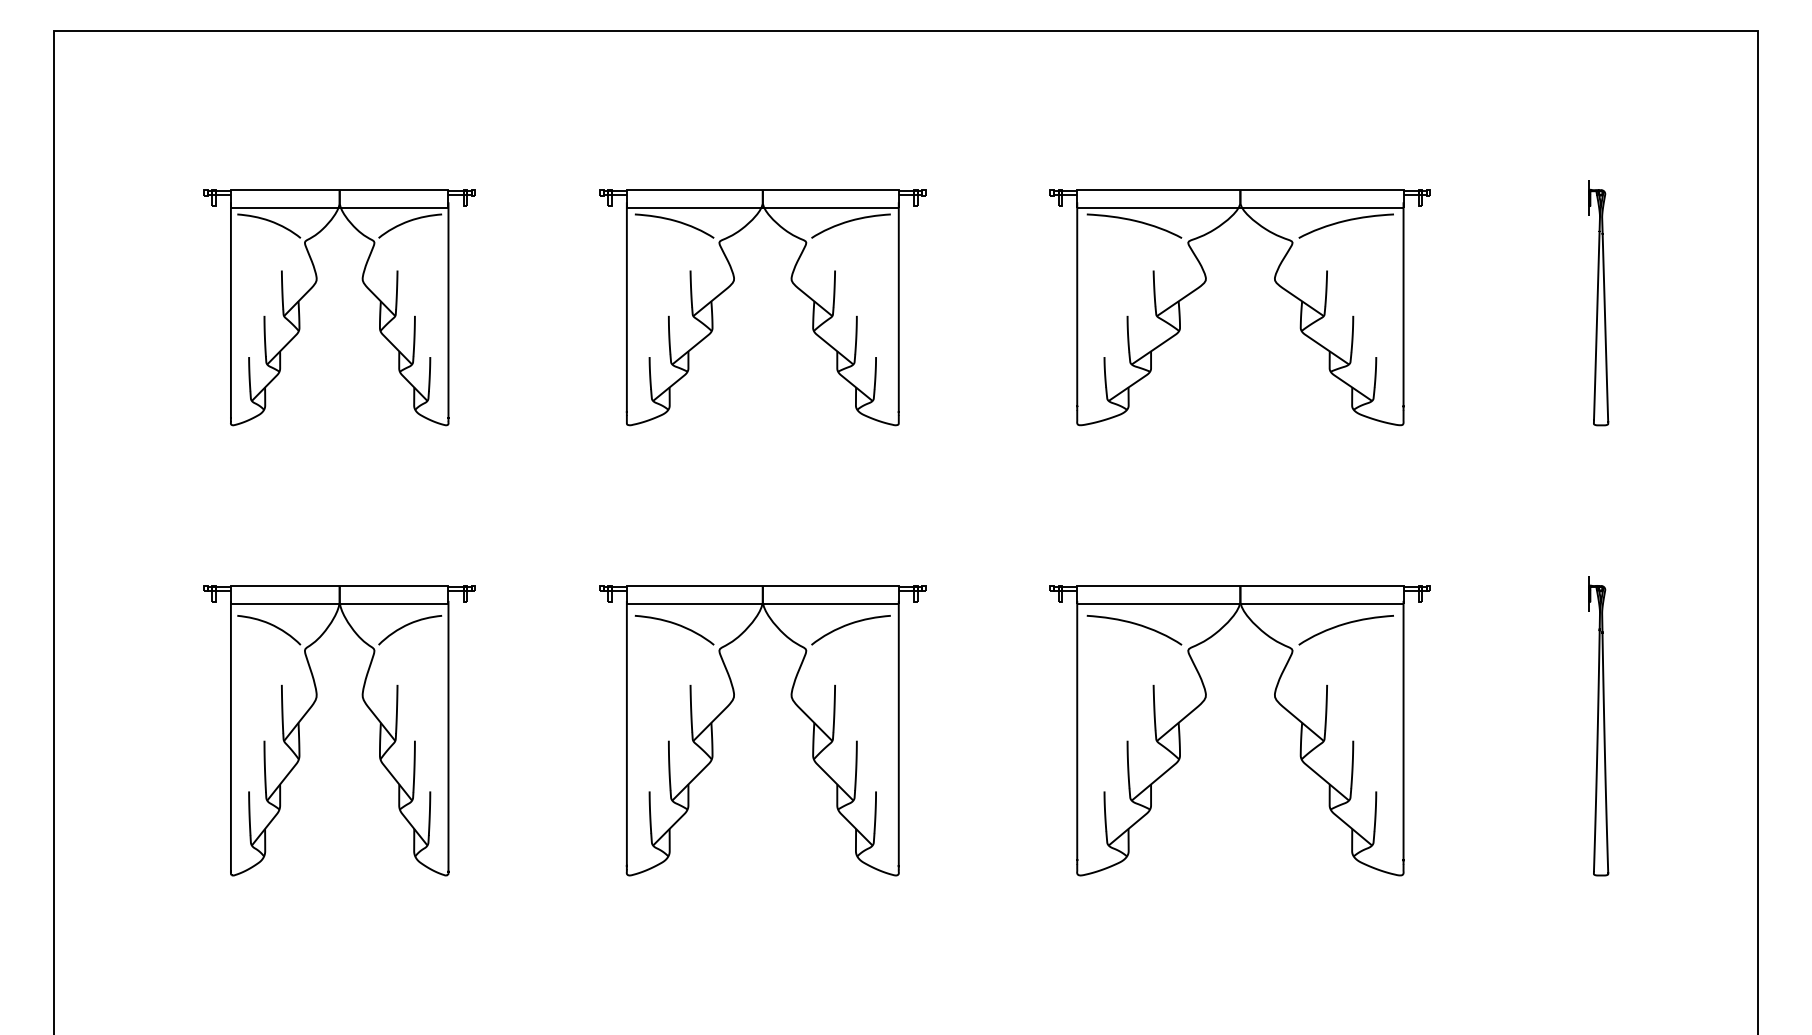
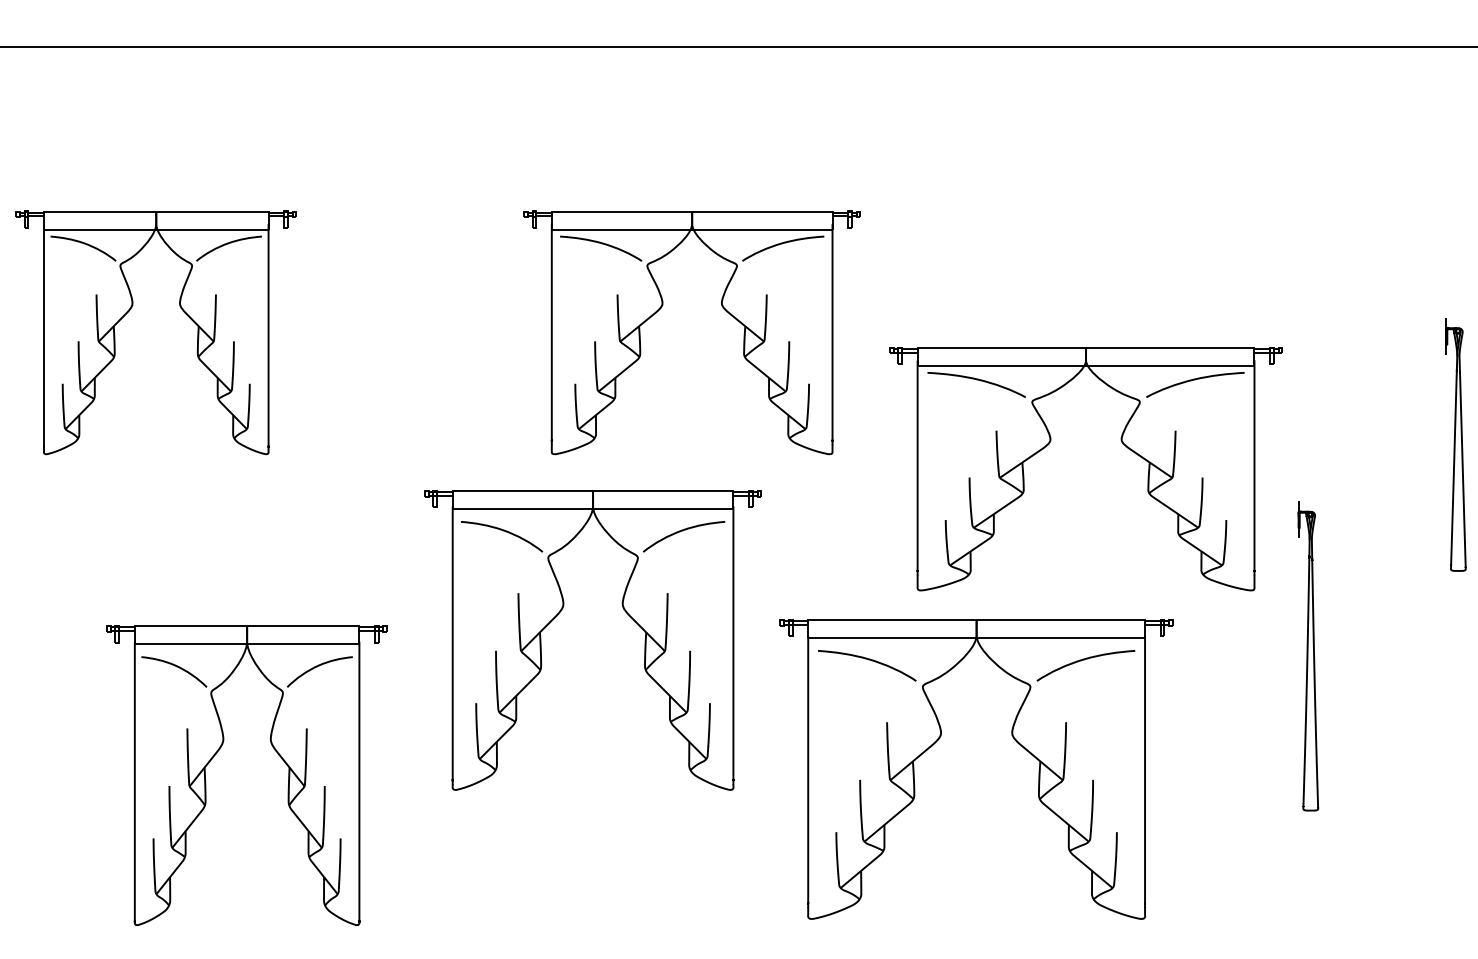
part: (733, 283) -> (661, 307), moved
part: (1205, 283) -> (1050, 444), moved
part: (1598, 303) -> (1455, 445), moved
part: (1205, 700) -> (940, 738), moved
part: (732, 702) -> (561, 611), moved
part: (311, 708) -> (217, 752), moved
part: (1598, 726) -> (1308, 656), moved

